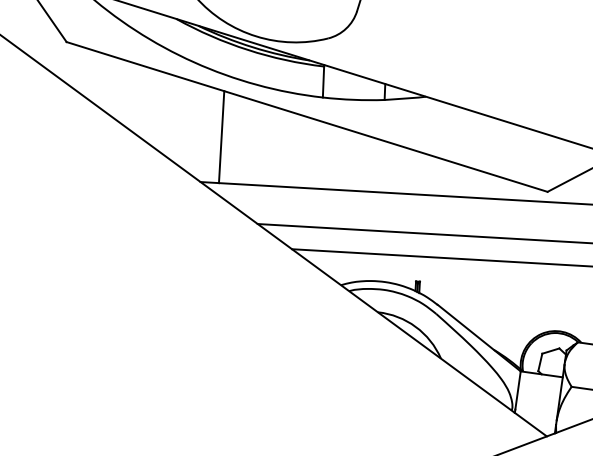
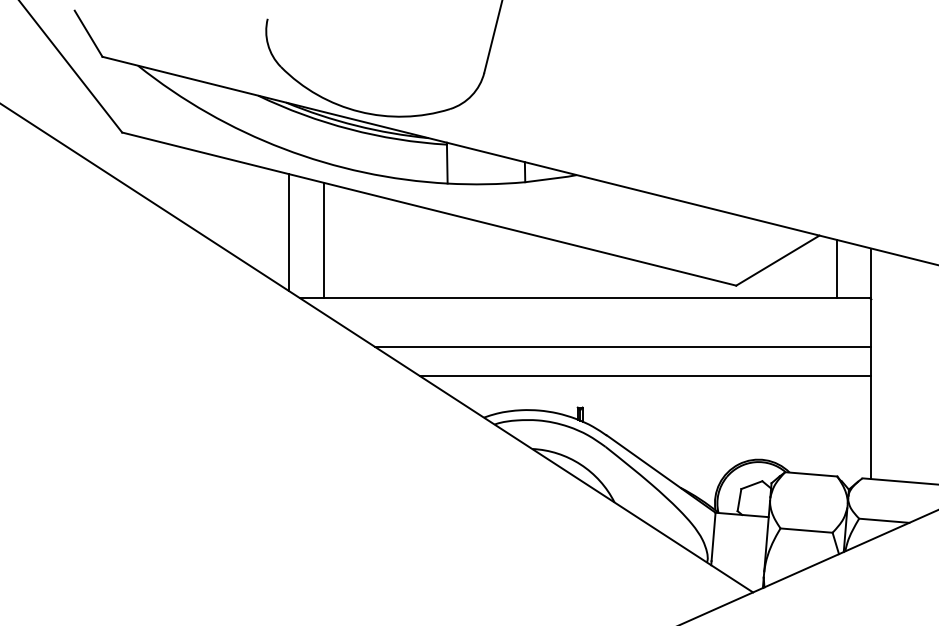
line: (194, 129) -> (289, 232), added

